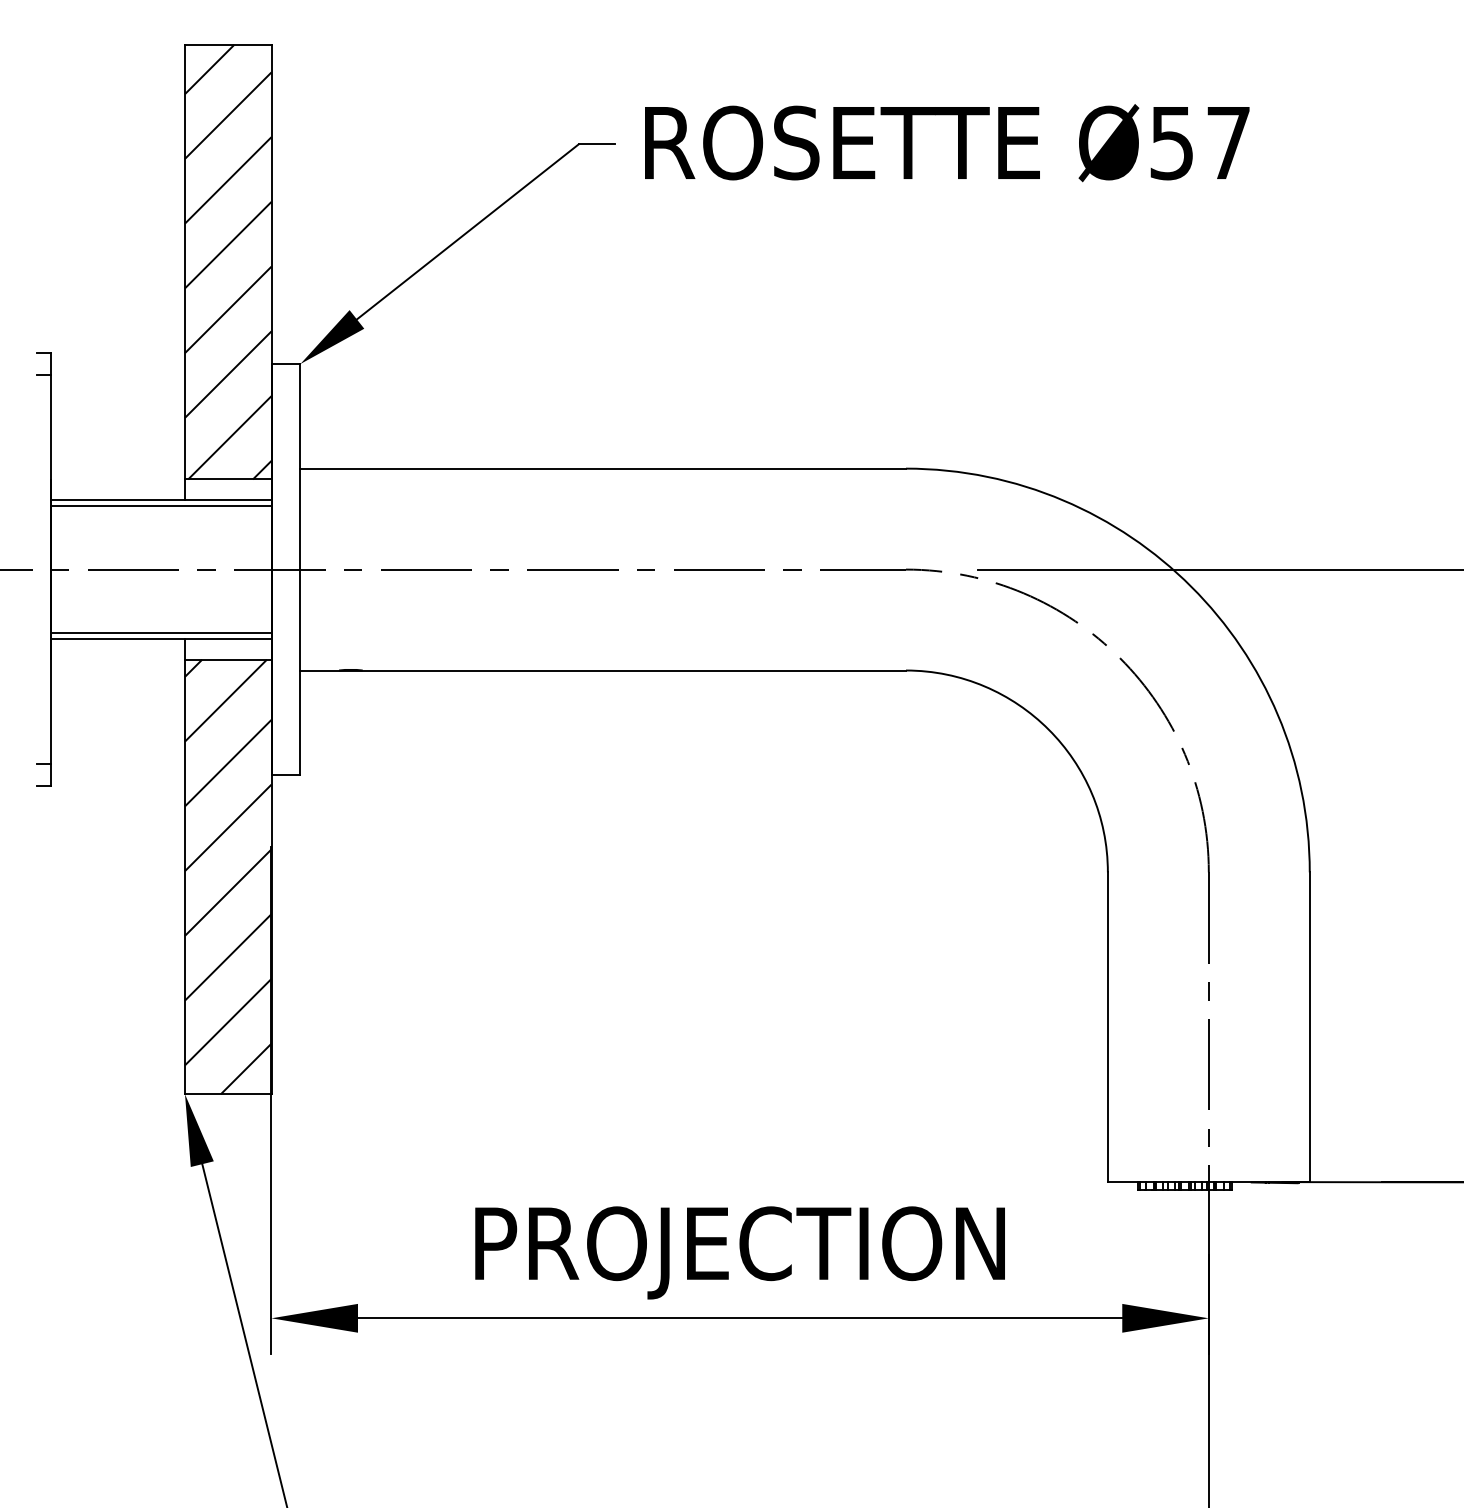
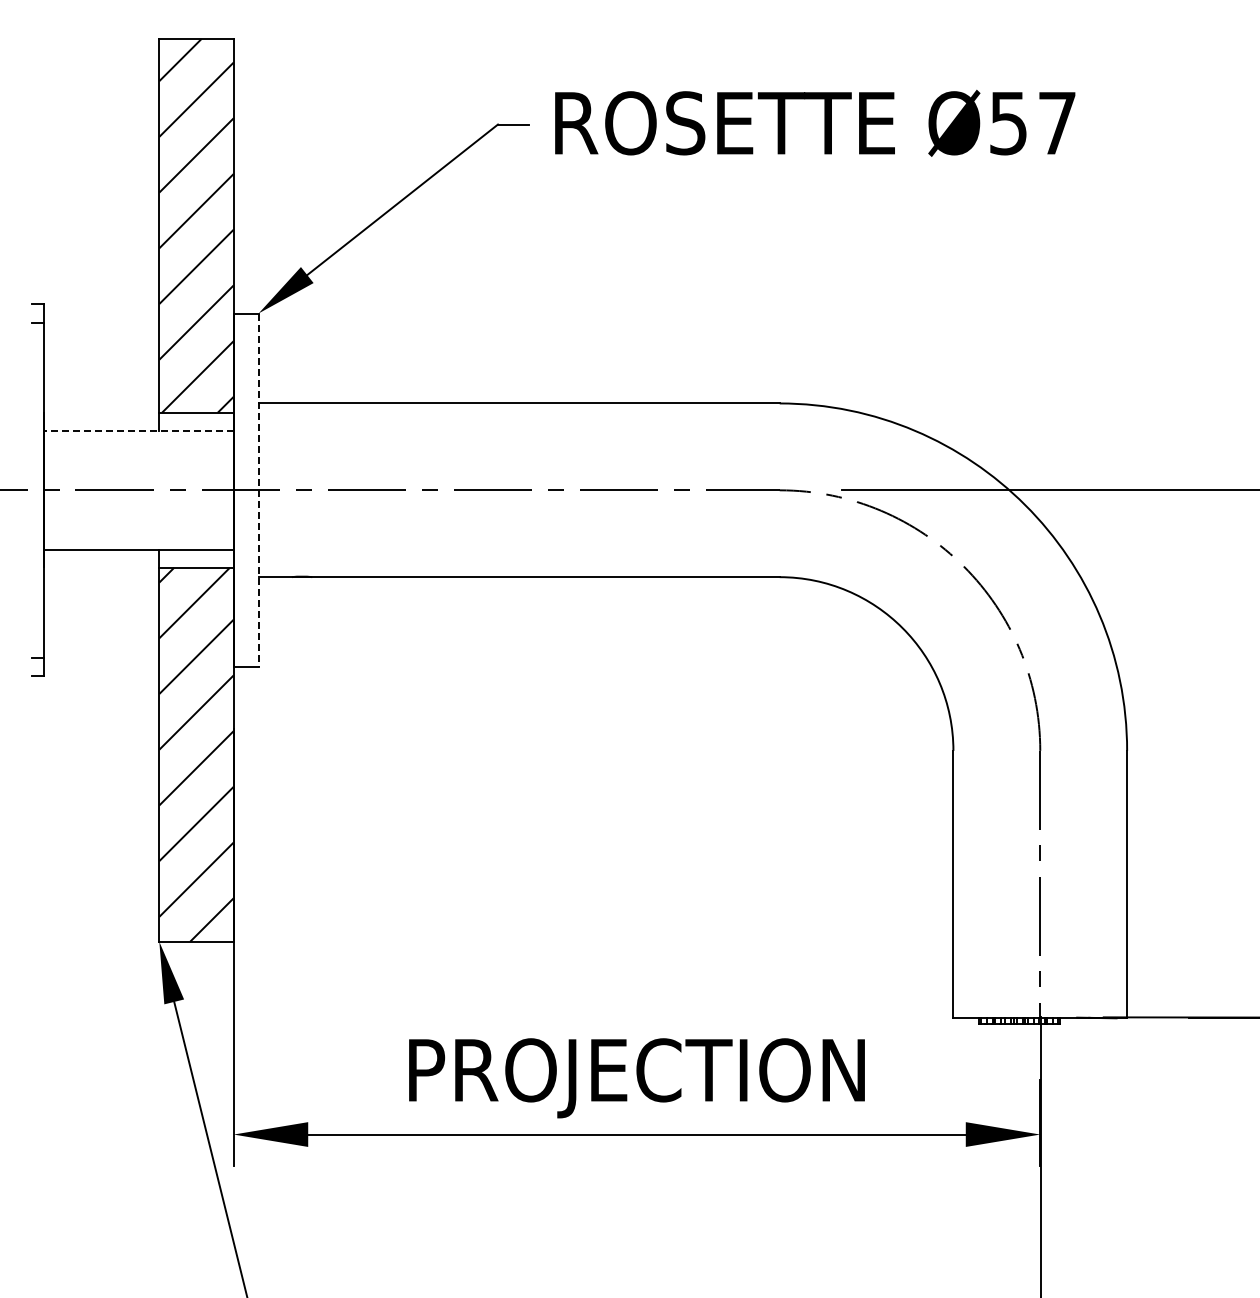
line: (160, 500) -> (138, 430), solid -> dashed
line: (160, 505) -> (138, 435), removed
line: (300, 569) -> (258, 490), solid -> dashed
line: (160, 632) -> (138, 544), removed

